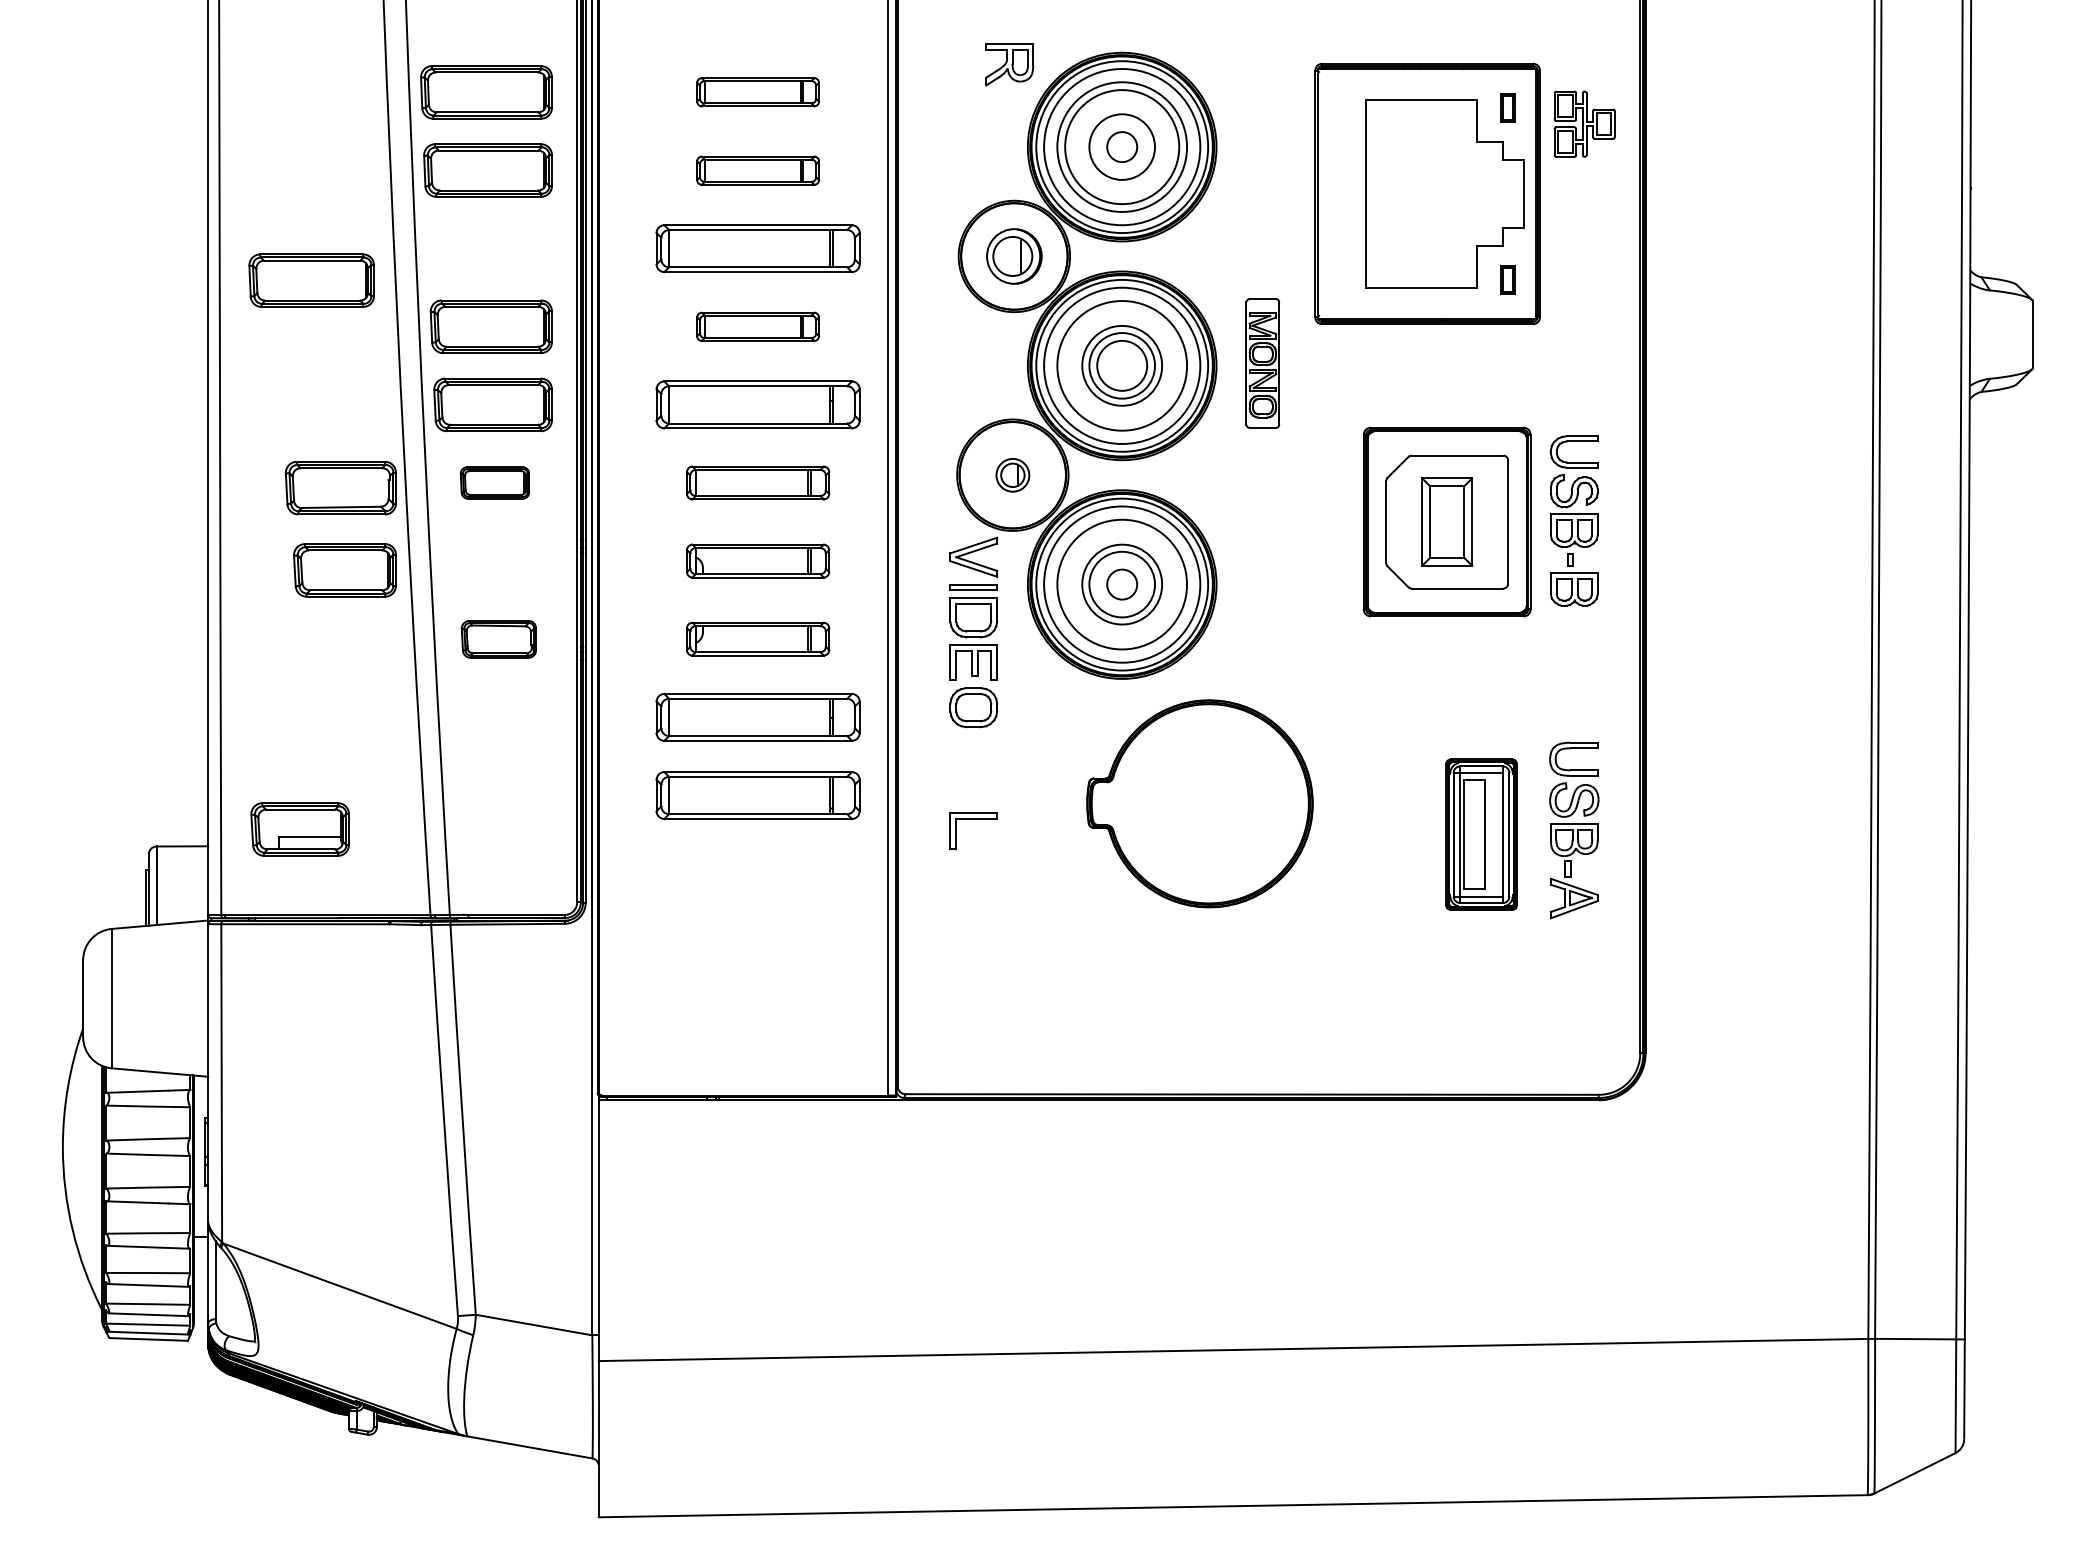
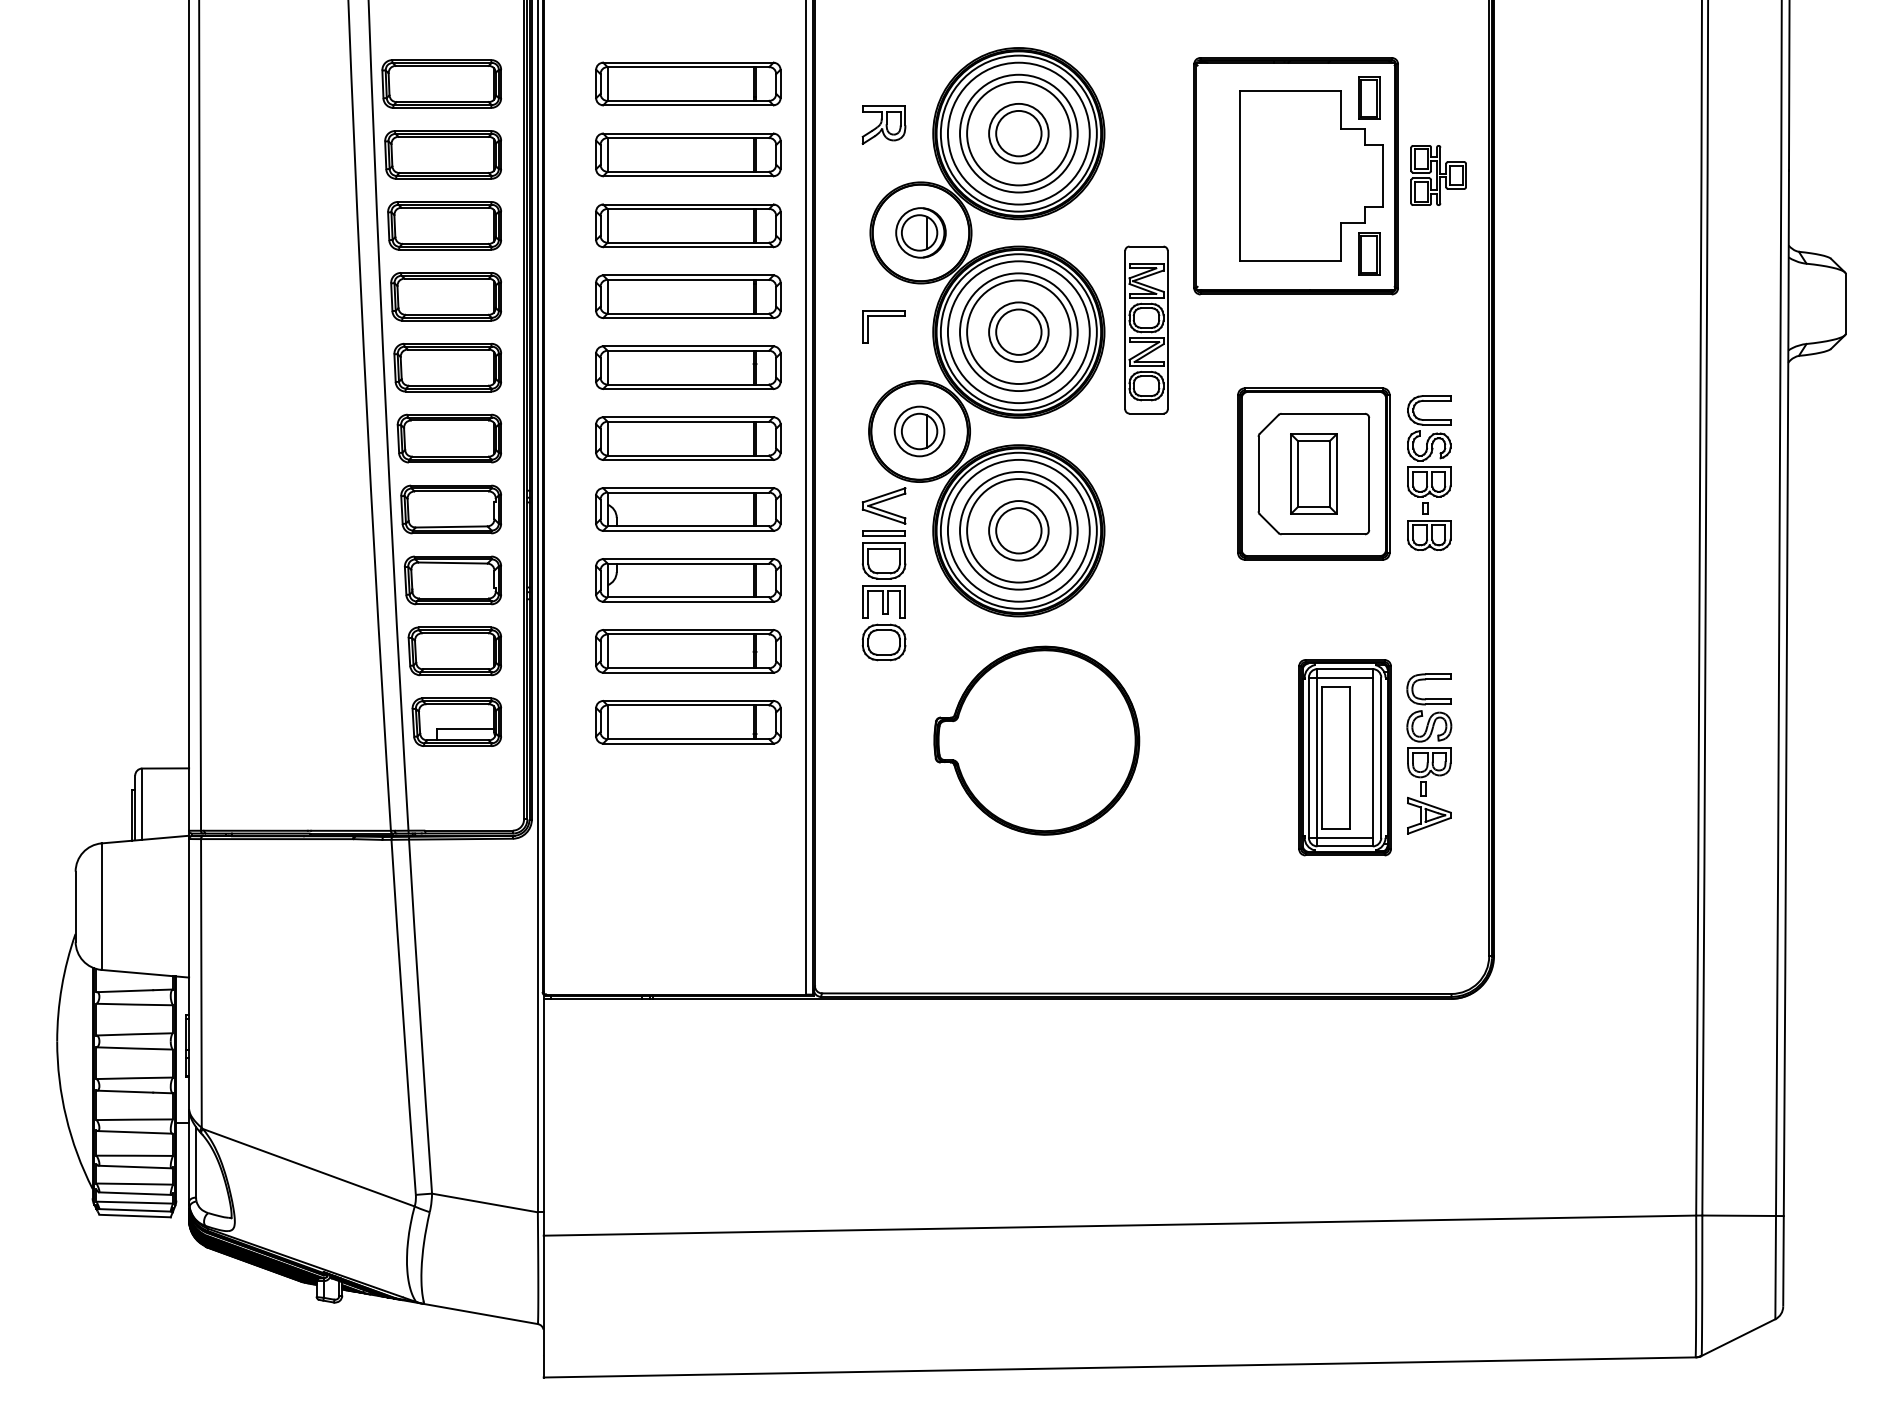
part: (1009, 64) -> (883, 124), moved
part: (757, 91) -> (687, 83), size x1.67
part: (1507, 107) -> (1368, 97), size x1.67
part: (1584, 123) -> (1438, 174), moved
circle: (1122, 147) -> (1019, 134), size x1.67
part: (757, 170) -> (687, 154), size x1.67
part: (1507, 279) -> (1368, 253), size x1.67
part: (311, 280) -> (444, 225), moved
part: (757, 326) -> (687, 296), size x1.67
part: (1262, 363) -> (1146, 330), size x1.43
circle: (1122, 365) -> (1019, 331), size x1.43
part: (1012, 475) -> (919, 431), size x1.67
part: (494, 482) -> (449, 438), size x1.67
part: (757, 482) -> (687, 438), size x1.43
part: (340, 488) -> (450, 509), moved
part: (757, 560) -> (687, 508), size x1.43
part: (344, 570) -> (454, 651), moved
circle: (1122, 584) -> (1019, 530), size x1.43
circle: (1122, 584) -> (1019, 530), size x1.67
part: (757, 638) -> (687, 579), size x1.43
part: (498, 639) -> (452, 580), size x1.43
part: (1199, 803) -> (1036, 740), moved
part: (973, 819) -> (883, 316), moved
part: (299, 829) -> (456, 722), moved
part: (1481, 834) -> (1345, 757), size x1.43

